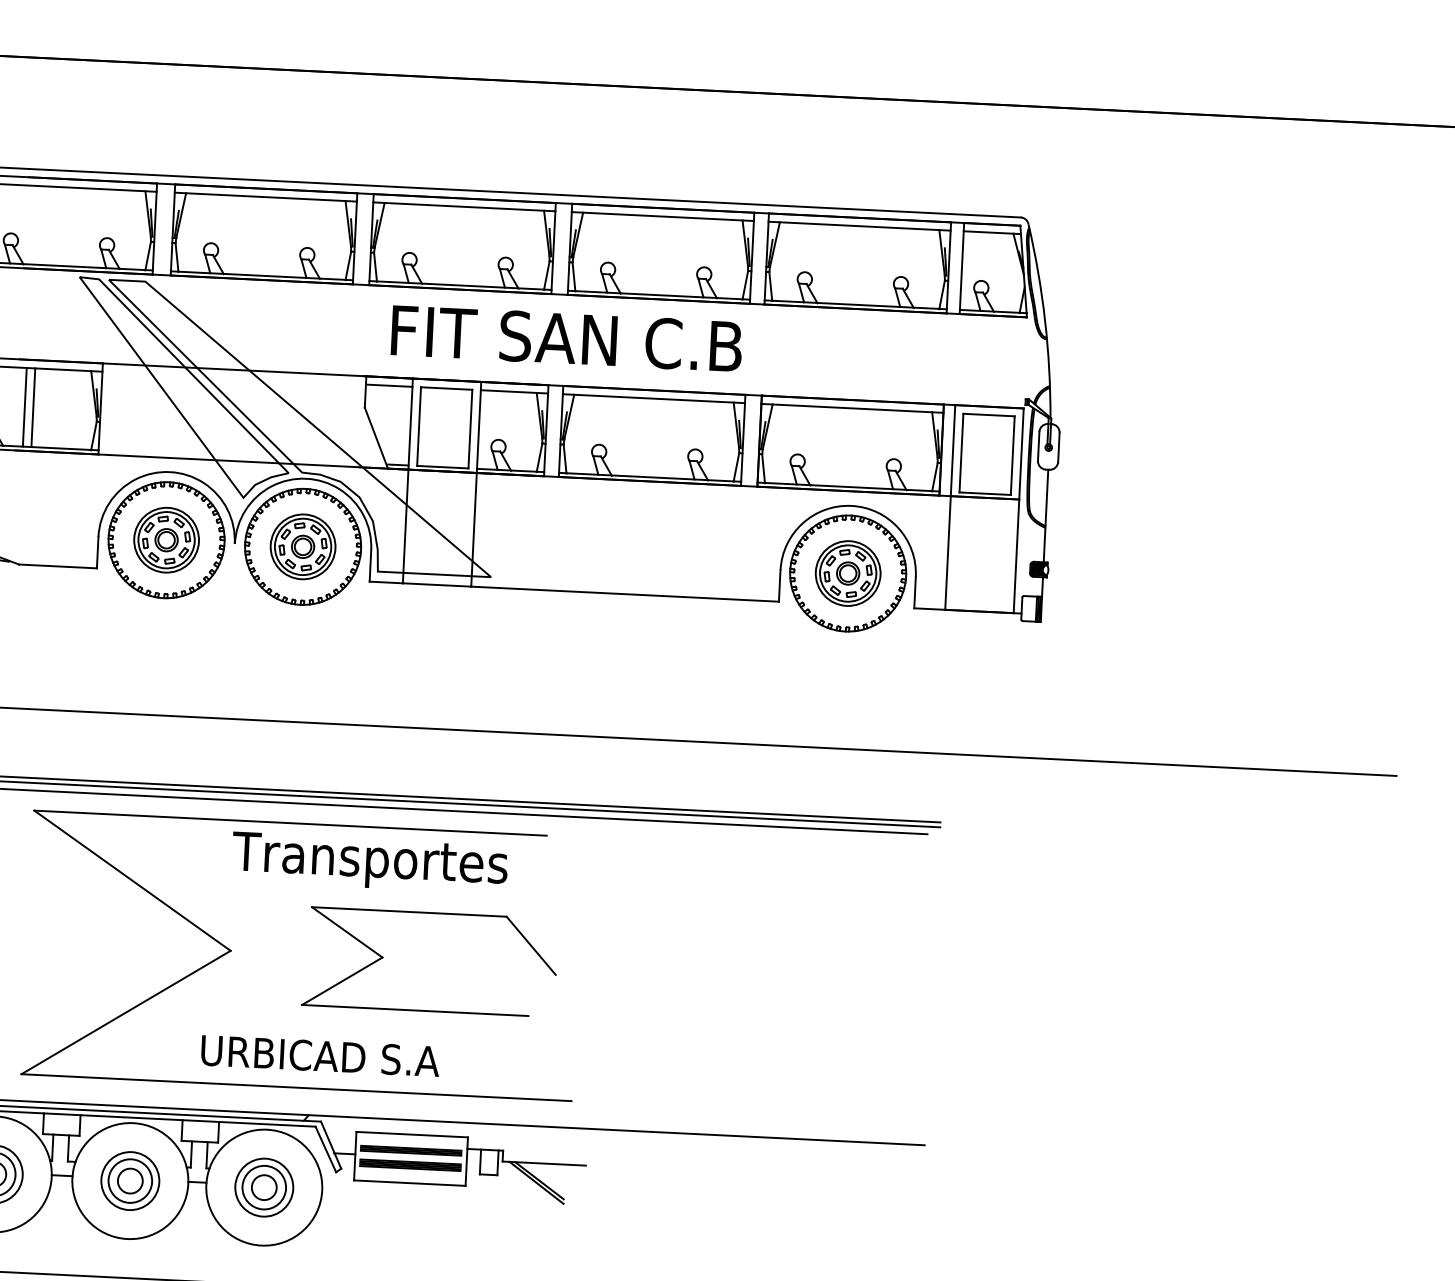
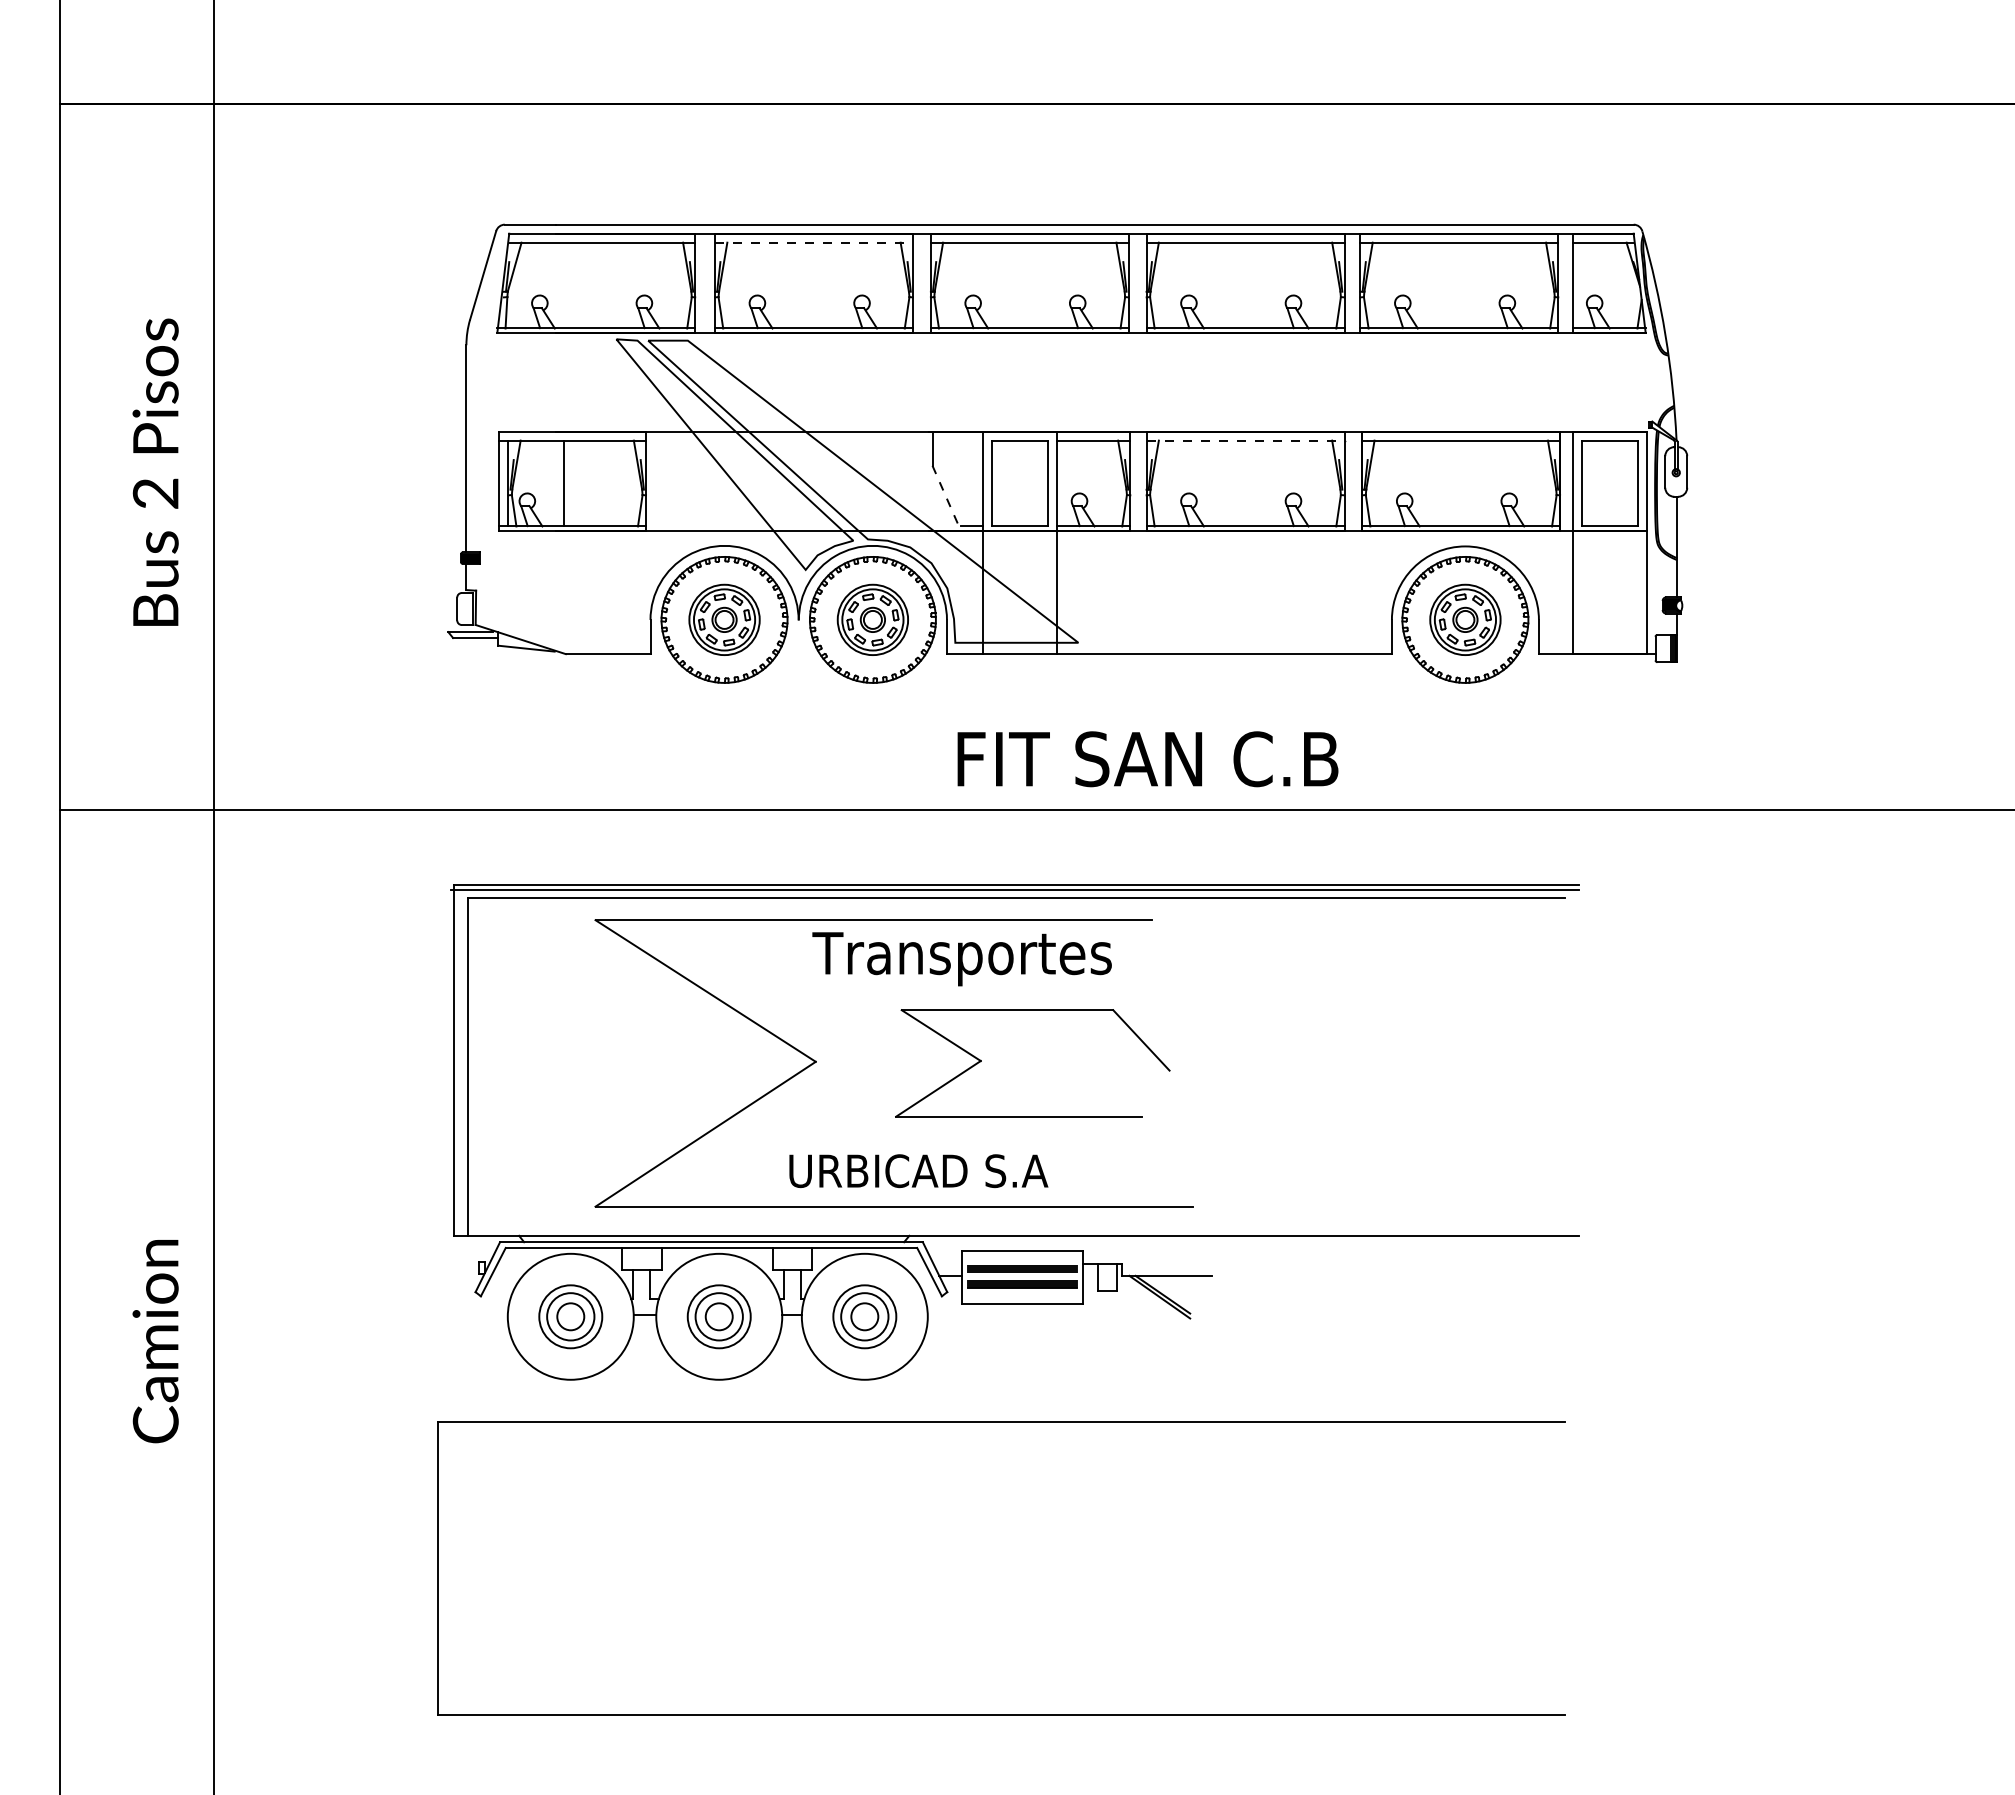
line: (266, 197) -> (814, 242), solid -> dashed
text: (566, 338) -> (1147, 759), moved
line: (388, 385) -> (957, 440), removed
line: (653, 398) -> (1245, 440), solid -> dashed
line: (33, 407) -> (573, 483), removed
line: (376, 438) -> (946, 498), solid -> dashed

